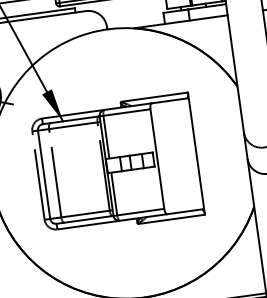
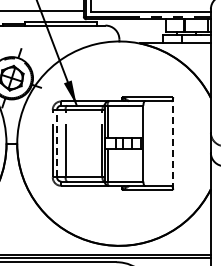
line: (196, 153) -> (173, 143), solid -> dashed
line: (44, 174) -> (57, 143), solid -> dashed

